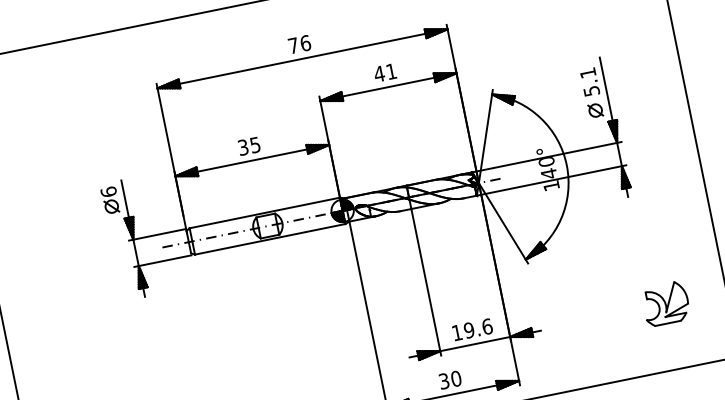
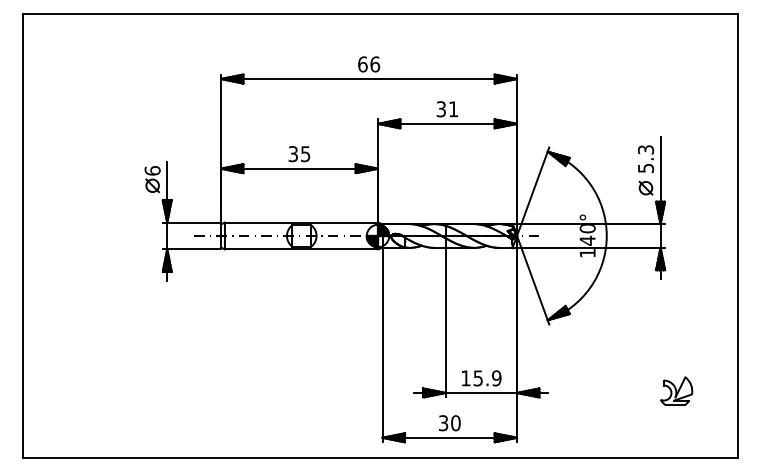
text: (293, 45) -> (362, 64), 76 -> 66
text: (587, 72) -> (645, 149), 5.1 -> 5.3
text: (379, 74) -> (441, 109), 41 -> 31
part: (665, 302) -> (676, 390), size x0.71
text: (478, 328) -> (487, 378), 19.6 -> 15.9

